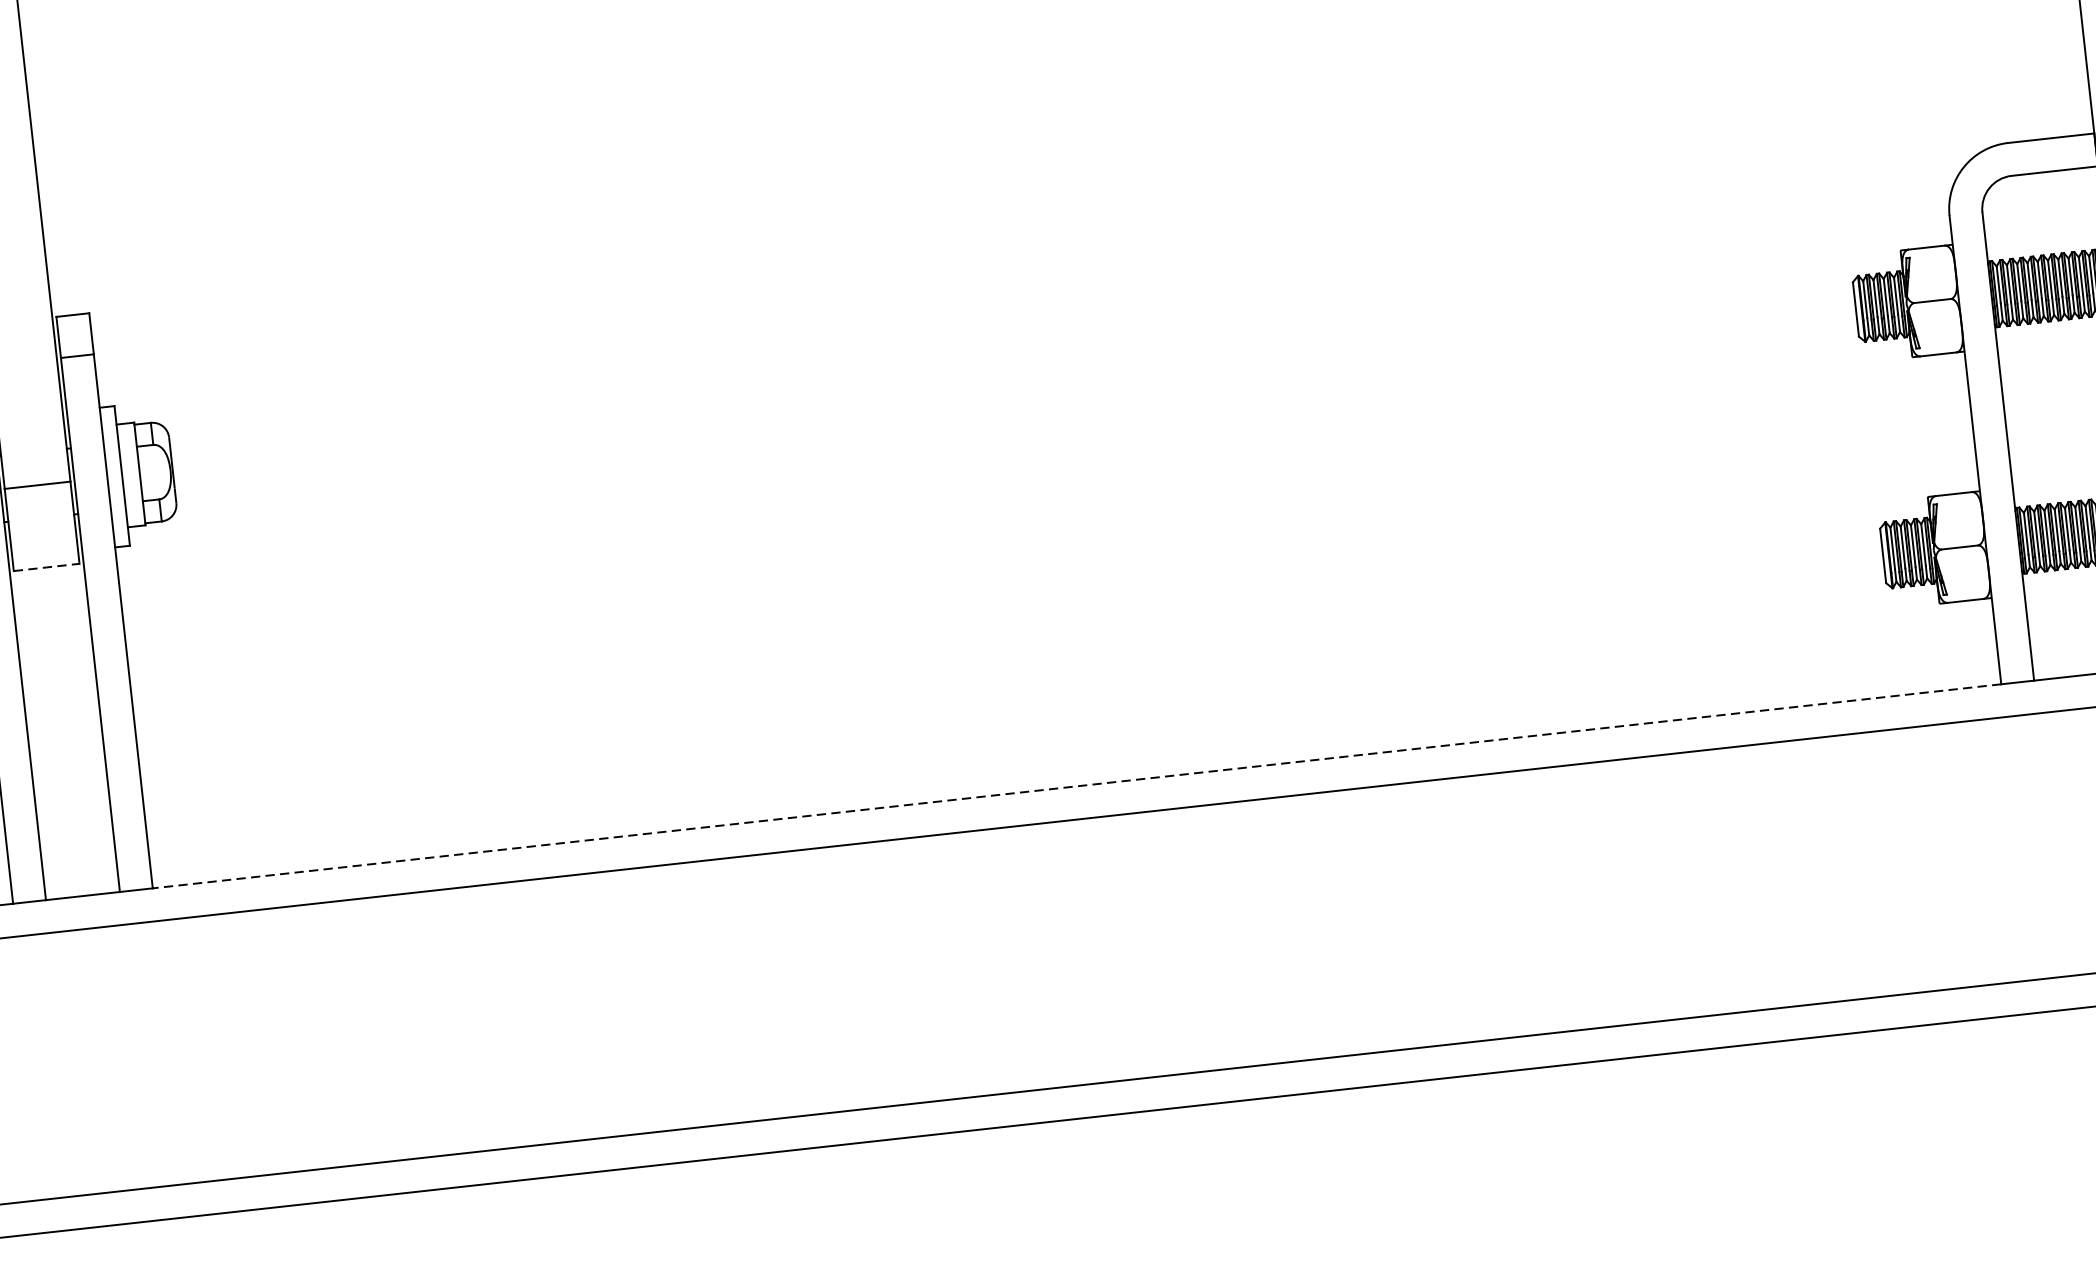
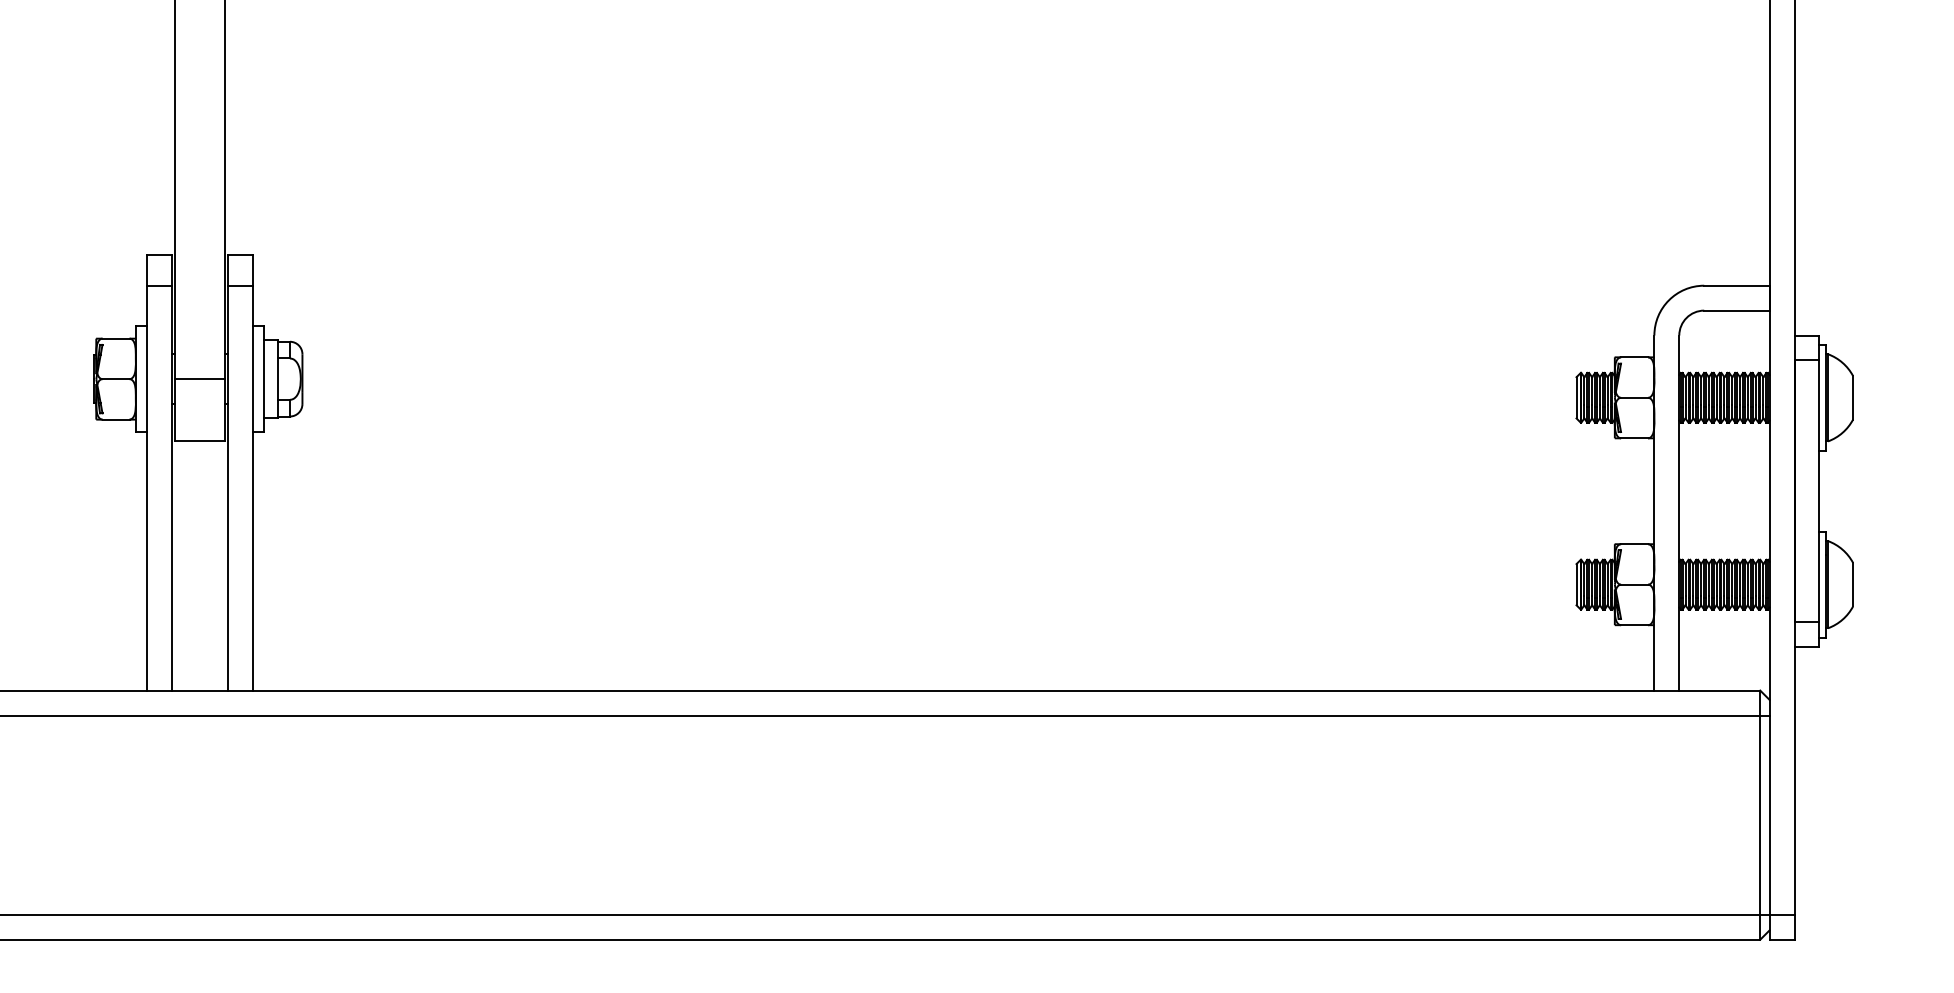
line: (46, 567) -> (199, 441), dashed -> solid
line: (1076, 786) -> (953, 690), dashed -> solid

